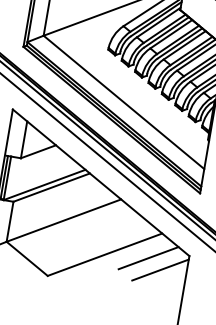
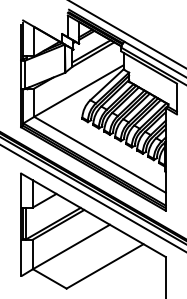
line: (148, 258) -> (136, 263), removed
line: (160, 269) -> (146, 270), removed

